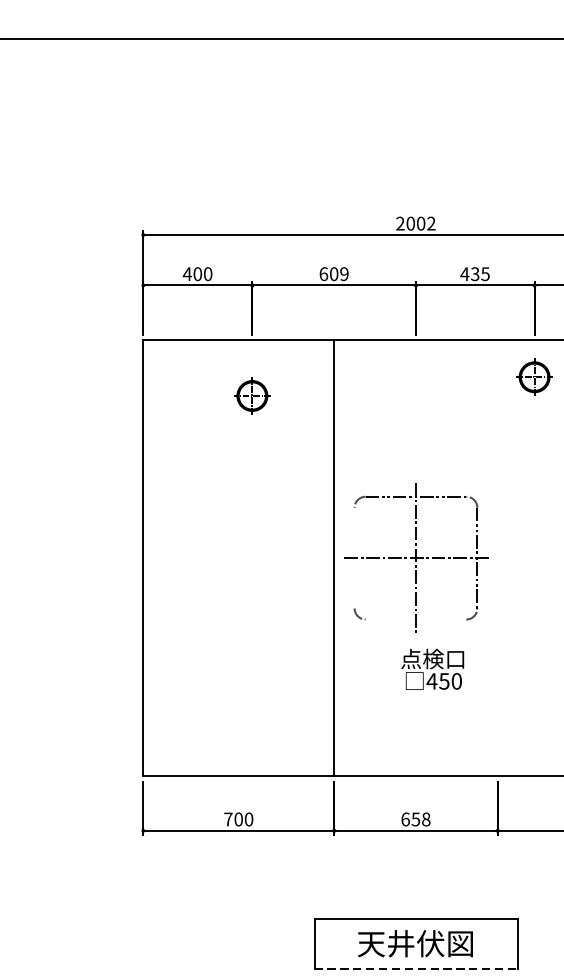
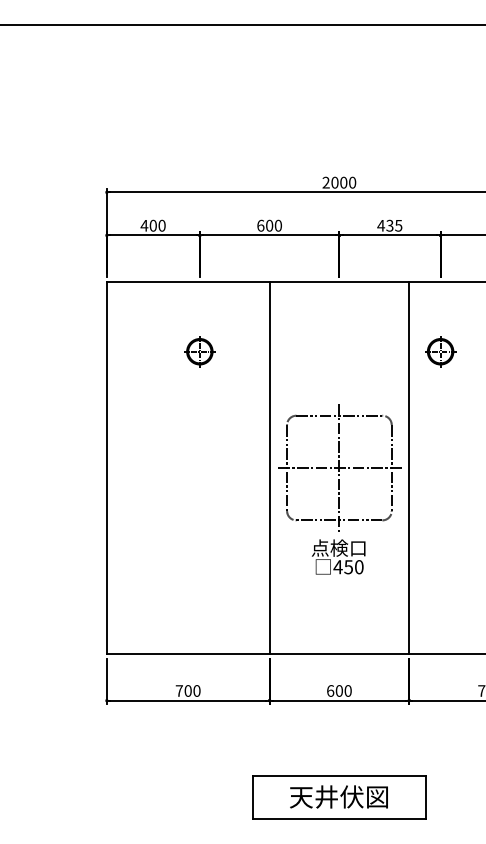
text: (431, 223) -> (352, 182), 2002 -> 2000
text: (343, 273) -> (277, 225), 609 -> 600
part: (534, 376) -> (440, 351), moved
part: (251, 395) -> (199, 351), moved
line: (498, 557) -> (409, 467), added
line: (355, 558) -> (287, 468), added
line: (416, 619) -> (339, 520), added
text: (432, 668) -> (338, 556), moved
text: (420, 818) -> (343, 690), 658 -> 600
line: (416, 968) -> (339, 818), dashed -> solid

